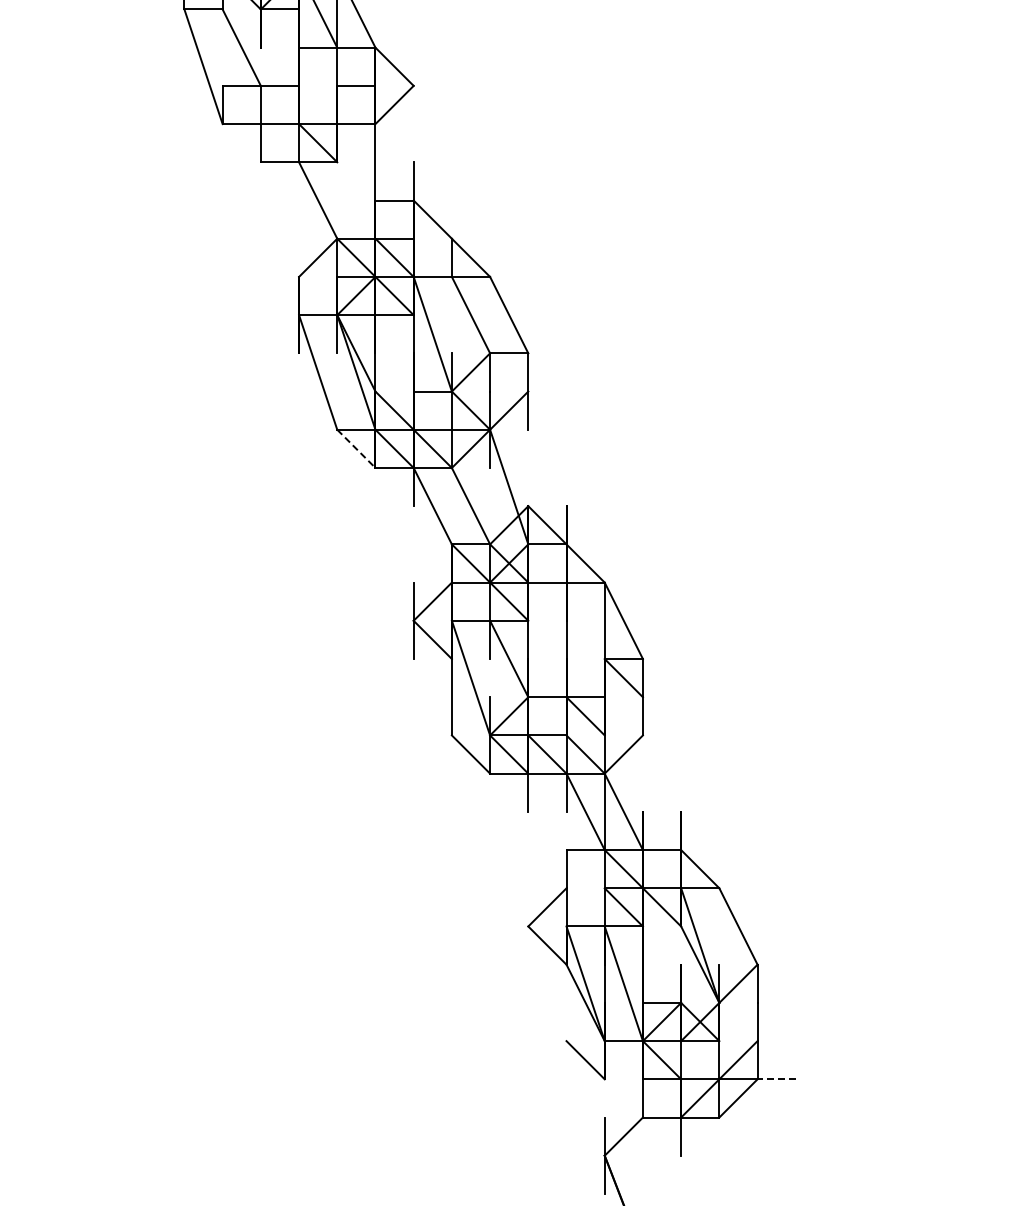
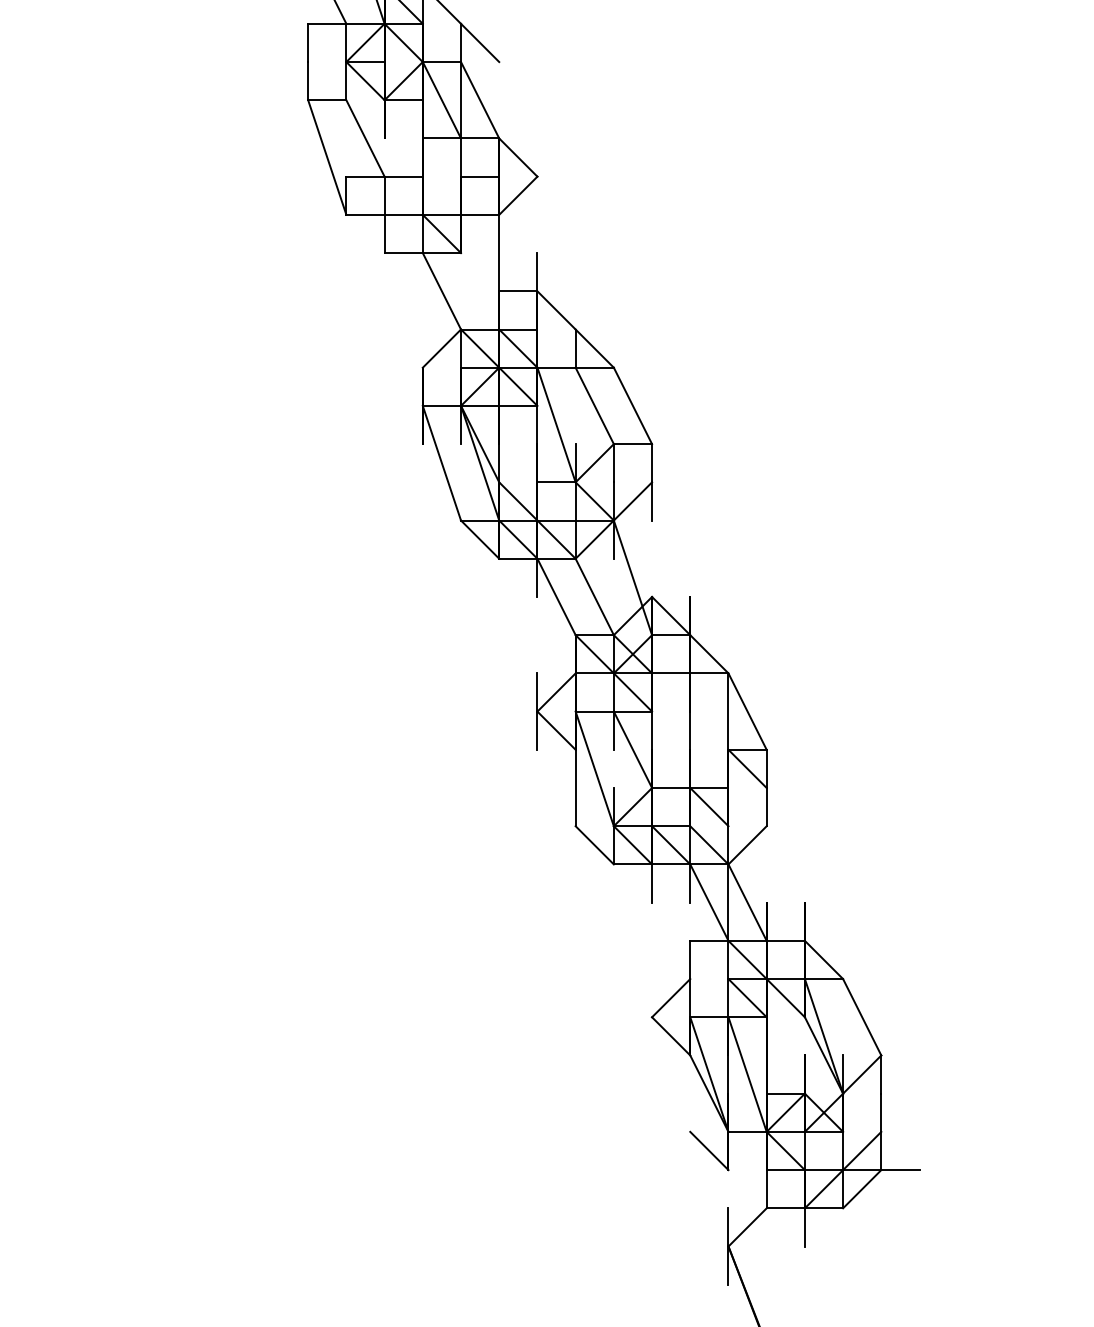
line: (356, 449) -> (480, 540), dashed -> solid
line: (775, 1079) -> (899, 1170), dashed -> solid

